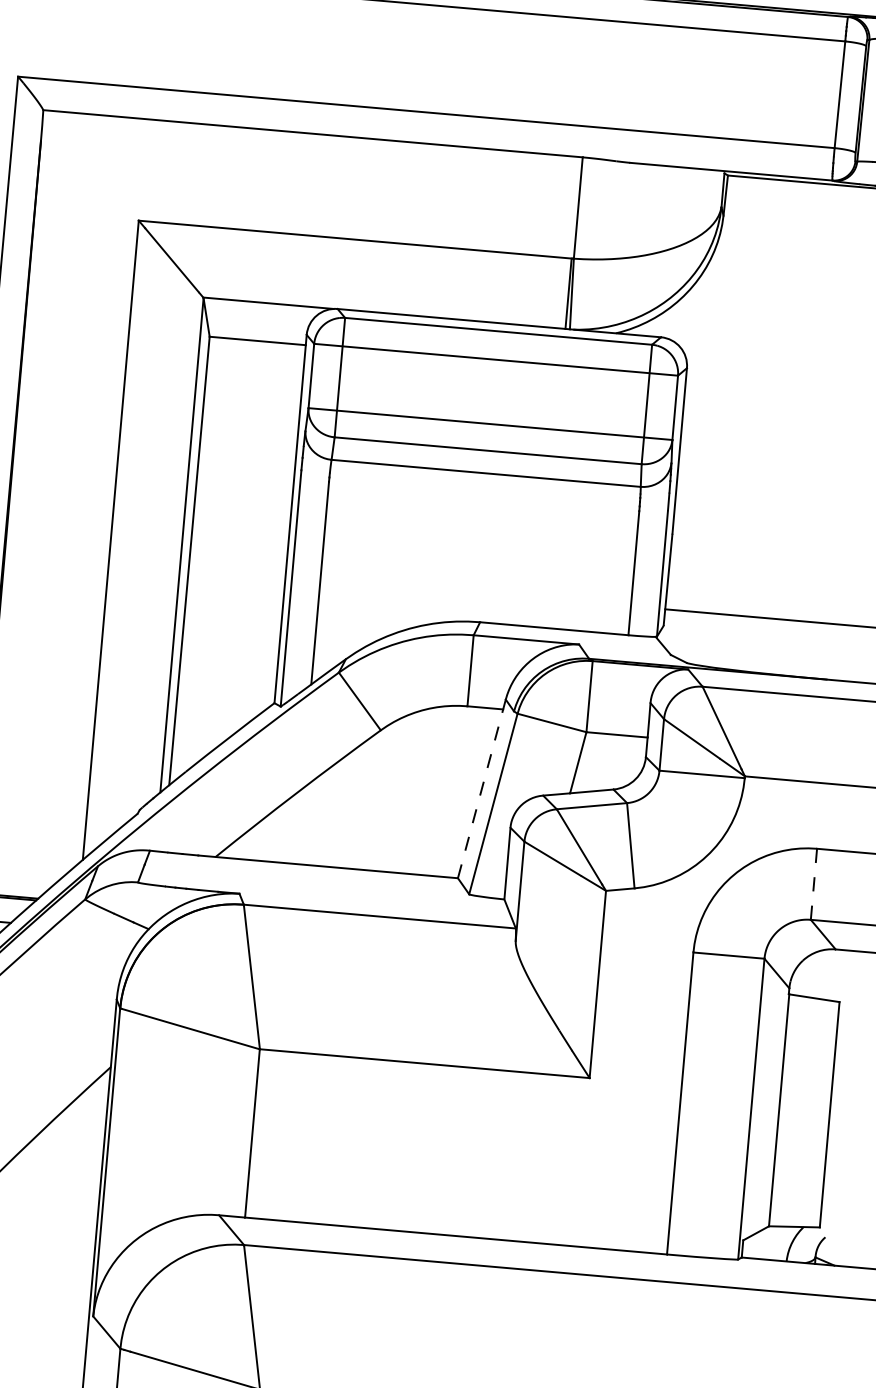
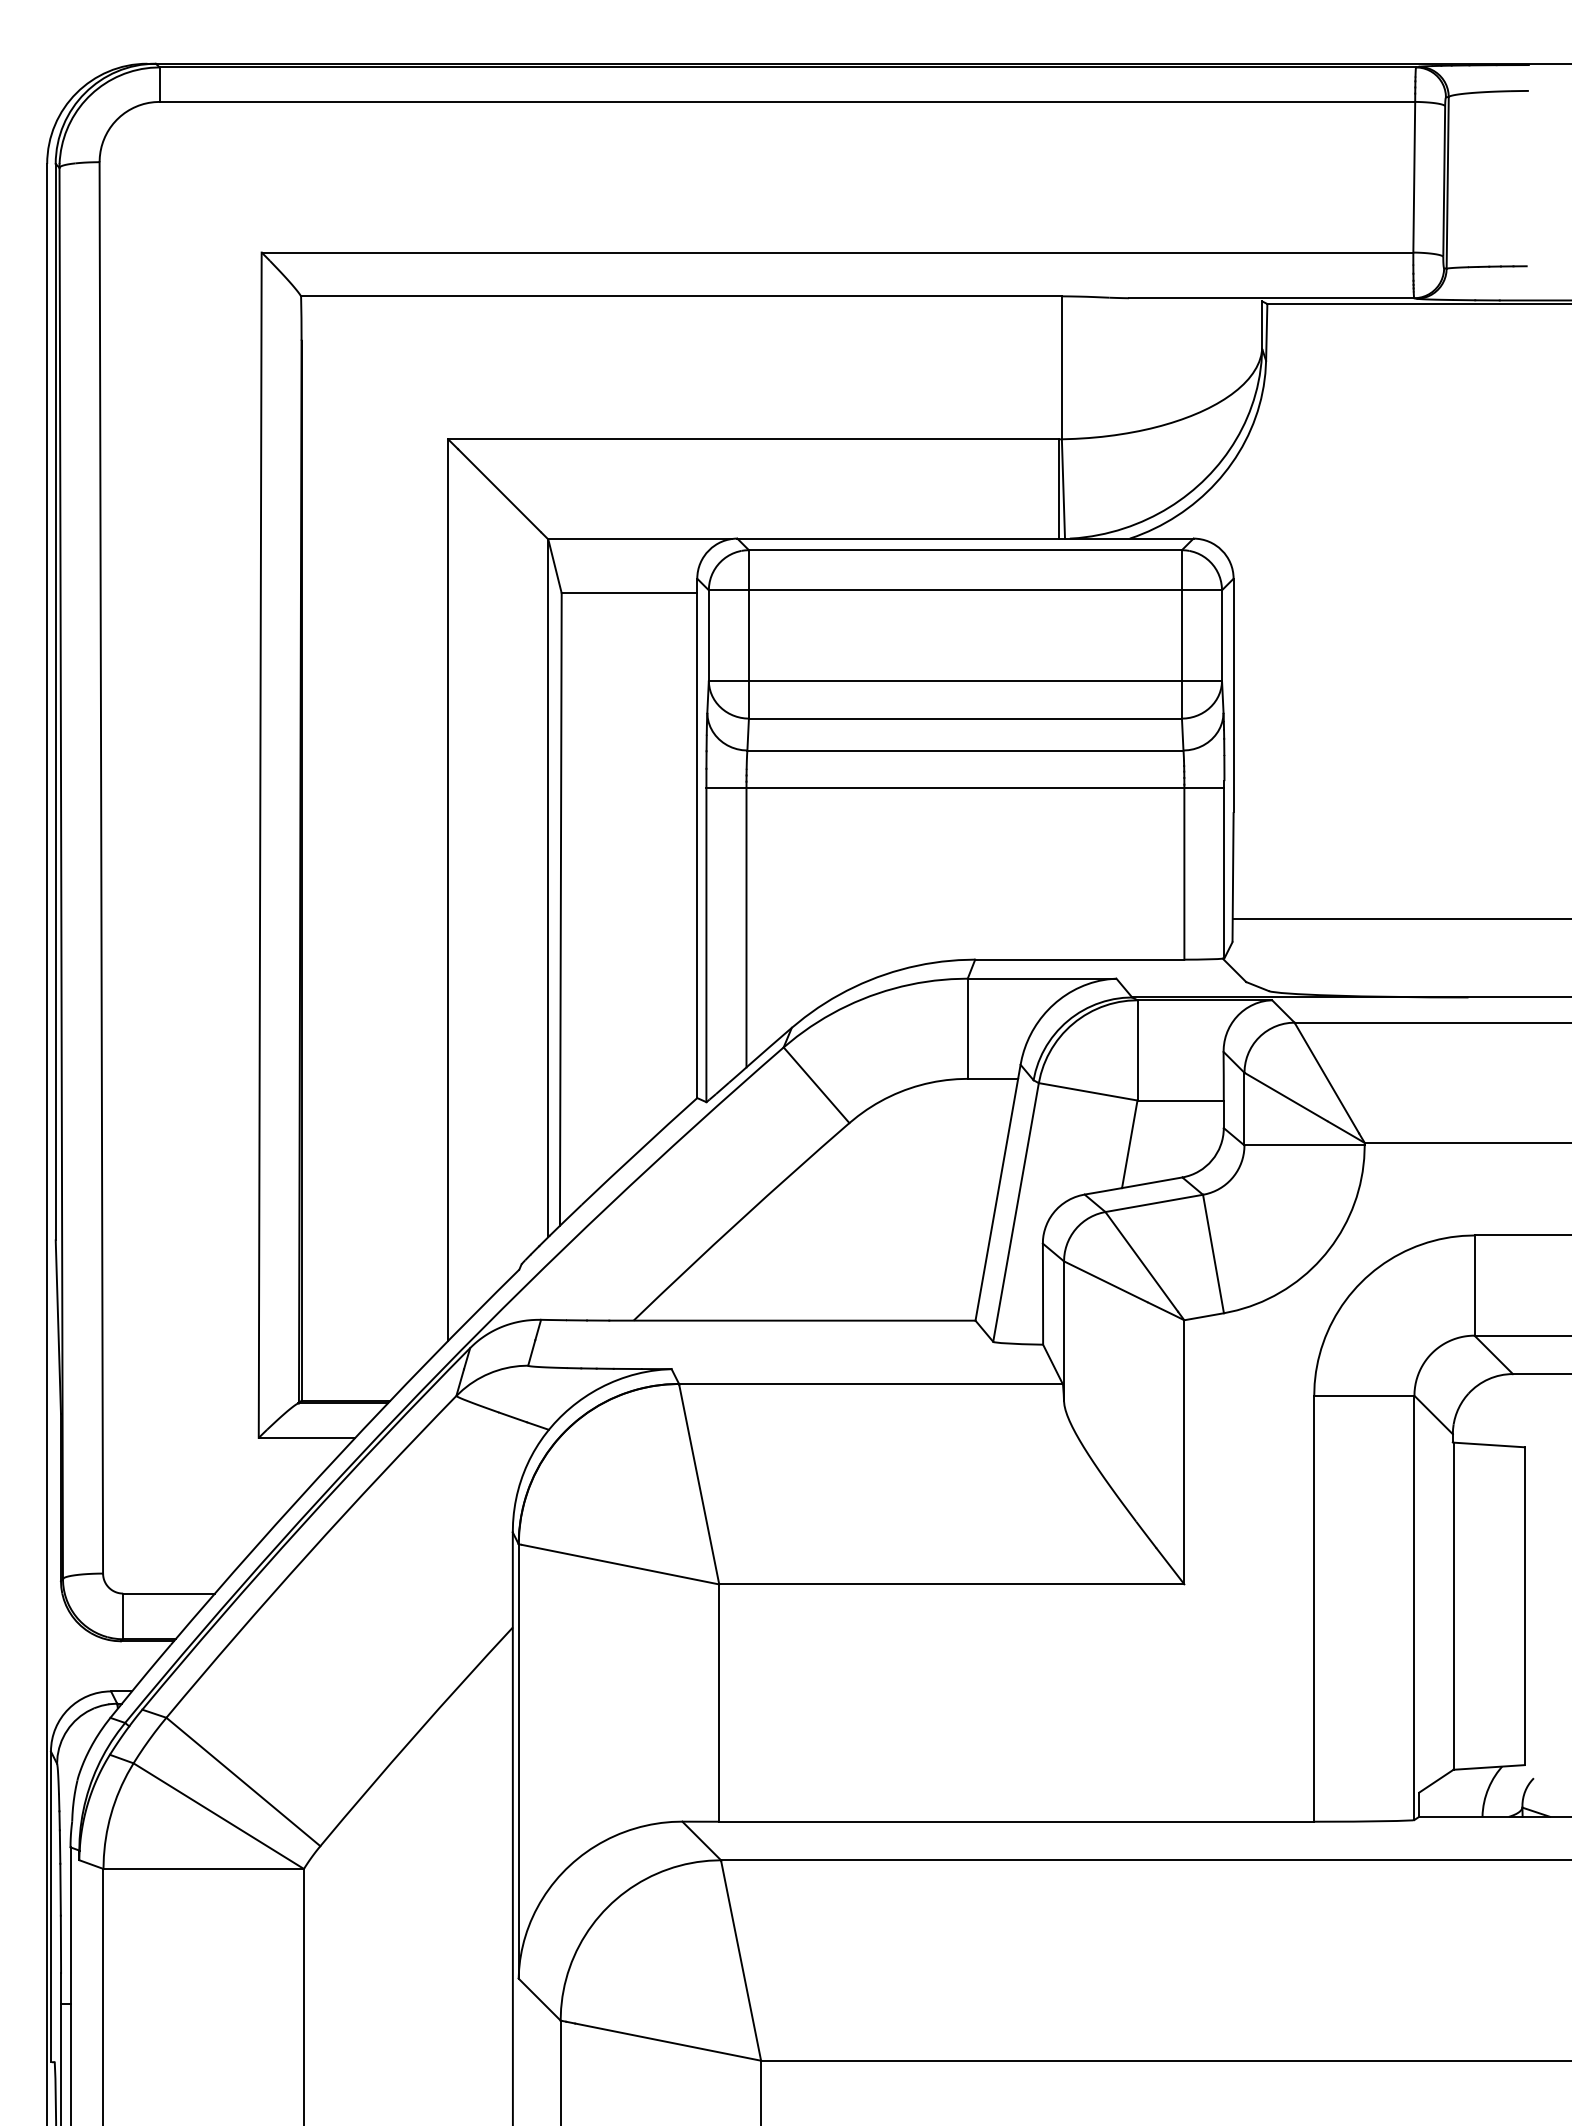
line: (483, 500) -> (965, 788), added
line: (480, 793) -> (996, 1199), dashed -> solid
line: (813, 884) -> (1474, 1285), dashed -> solid

